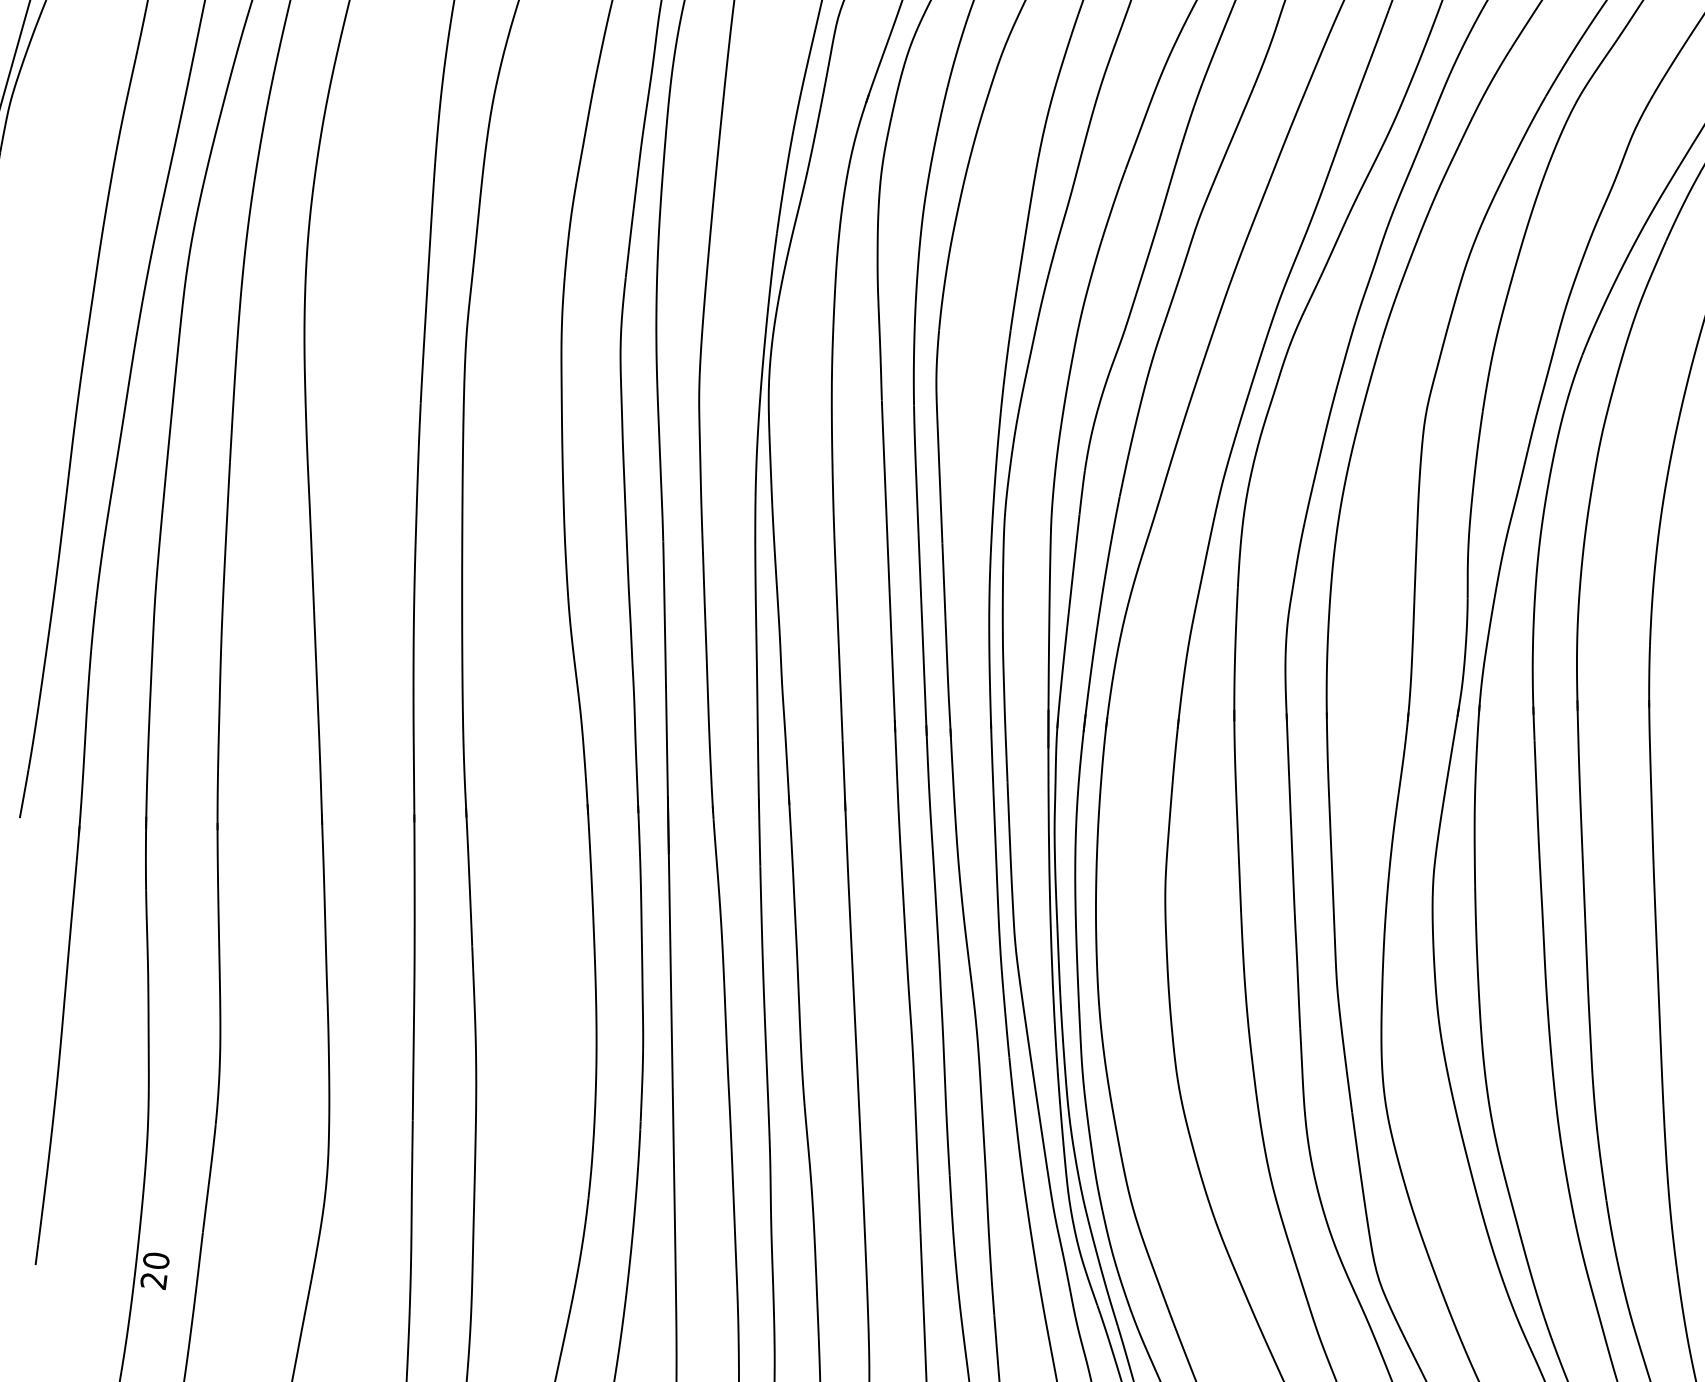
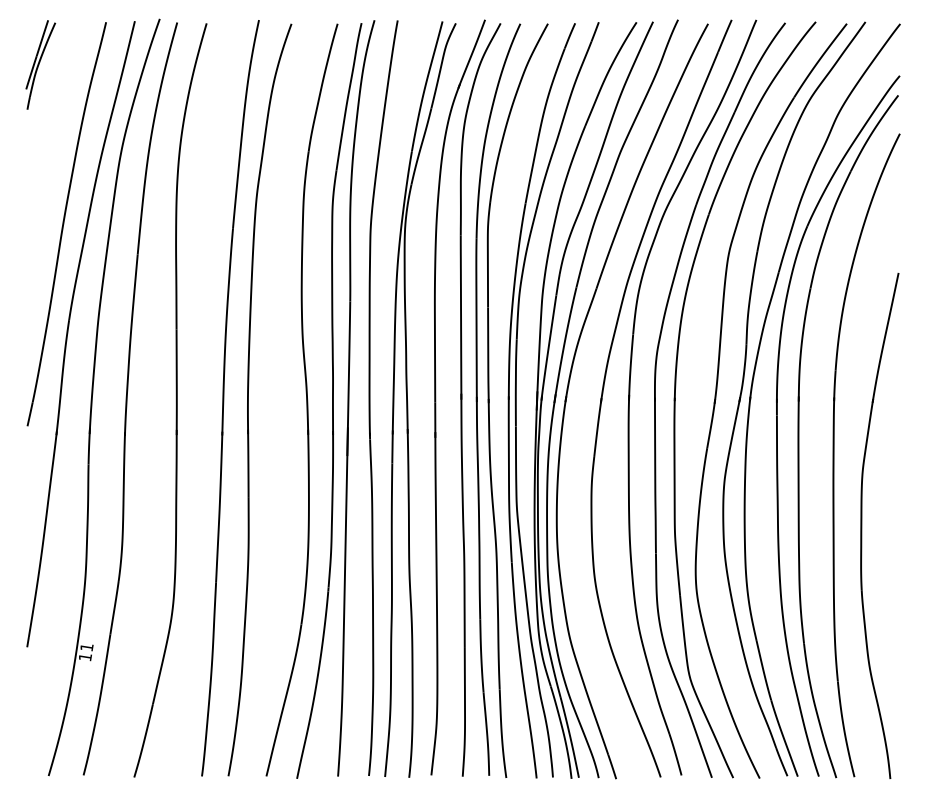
text: (153, 1271) -> (85, 652), 20 -> 11

